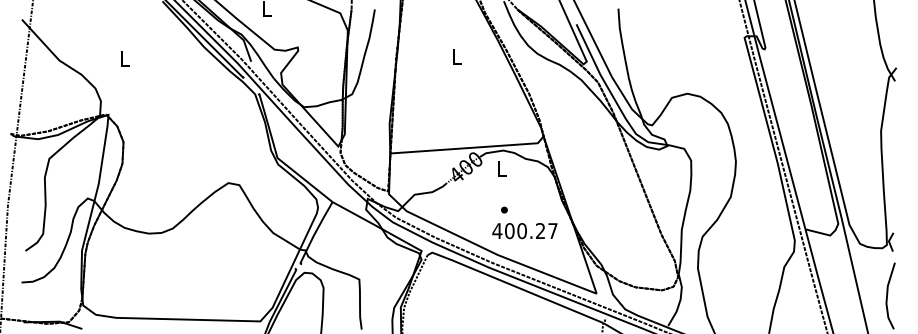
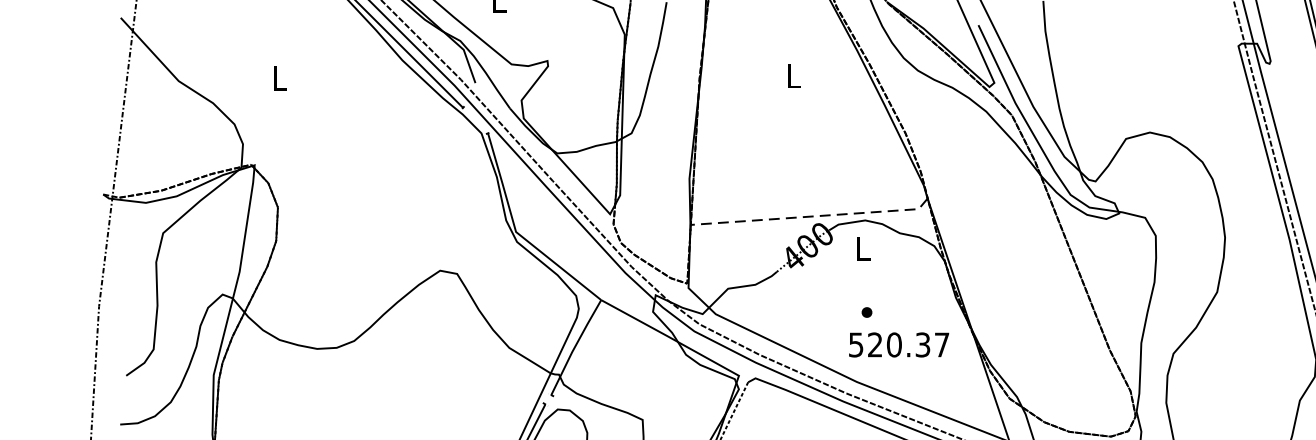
line: (469, 148) -> (812, 217), solid -> dashed
text: (518, 231) -> (888, 345), 400.27 -> 520.37

